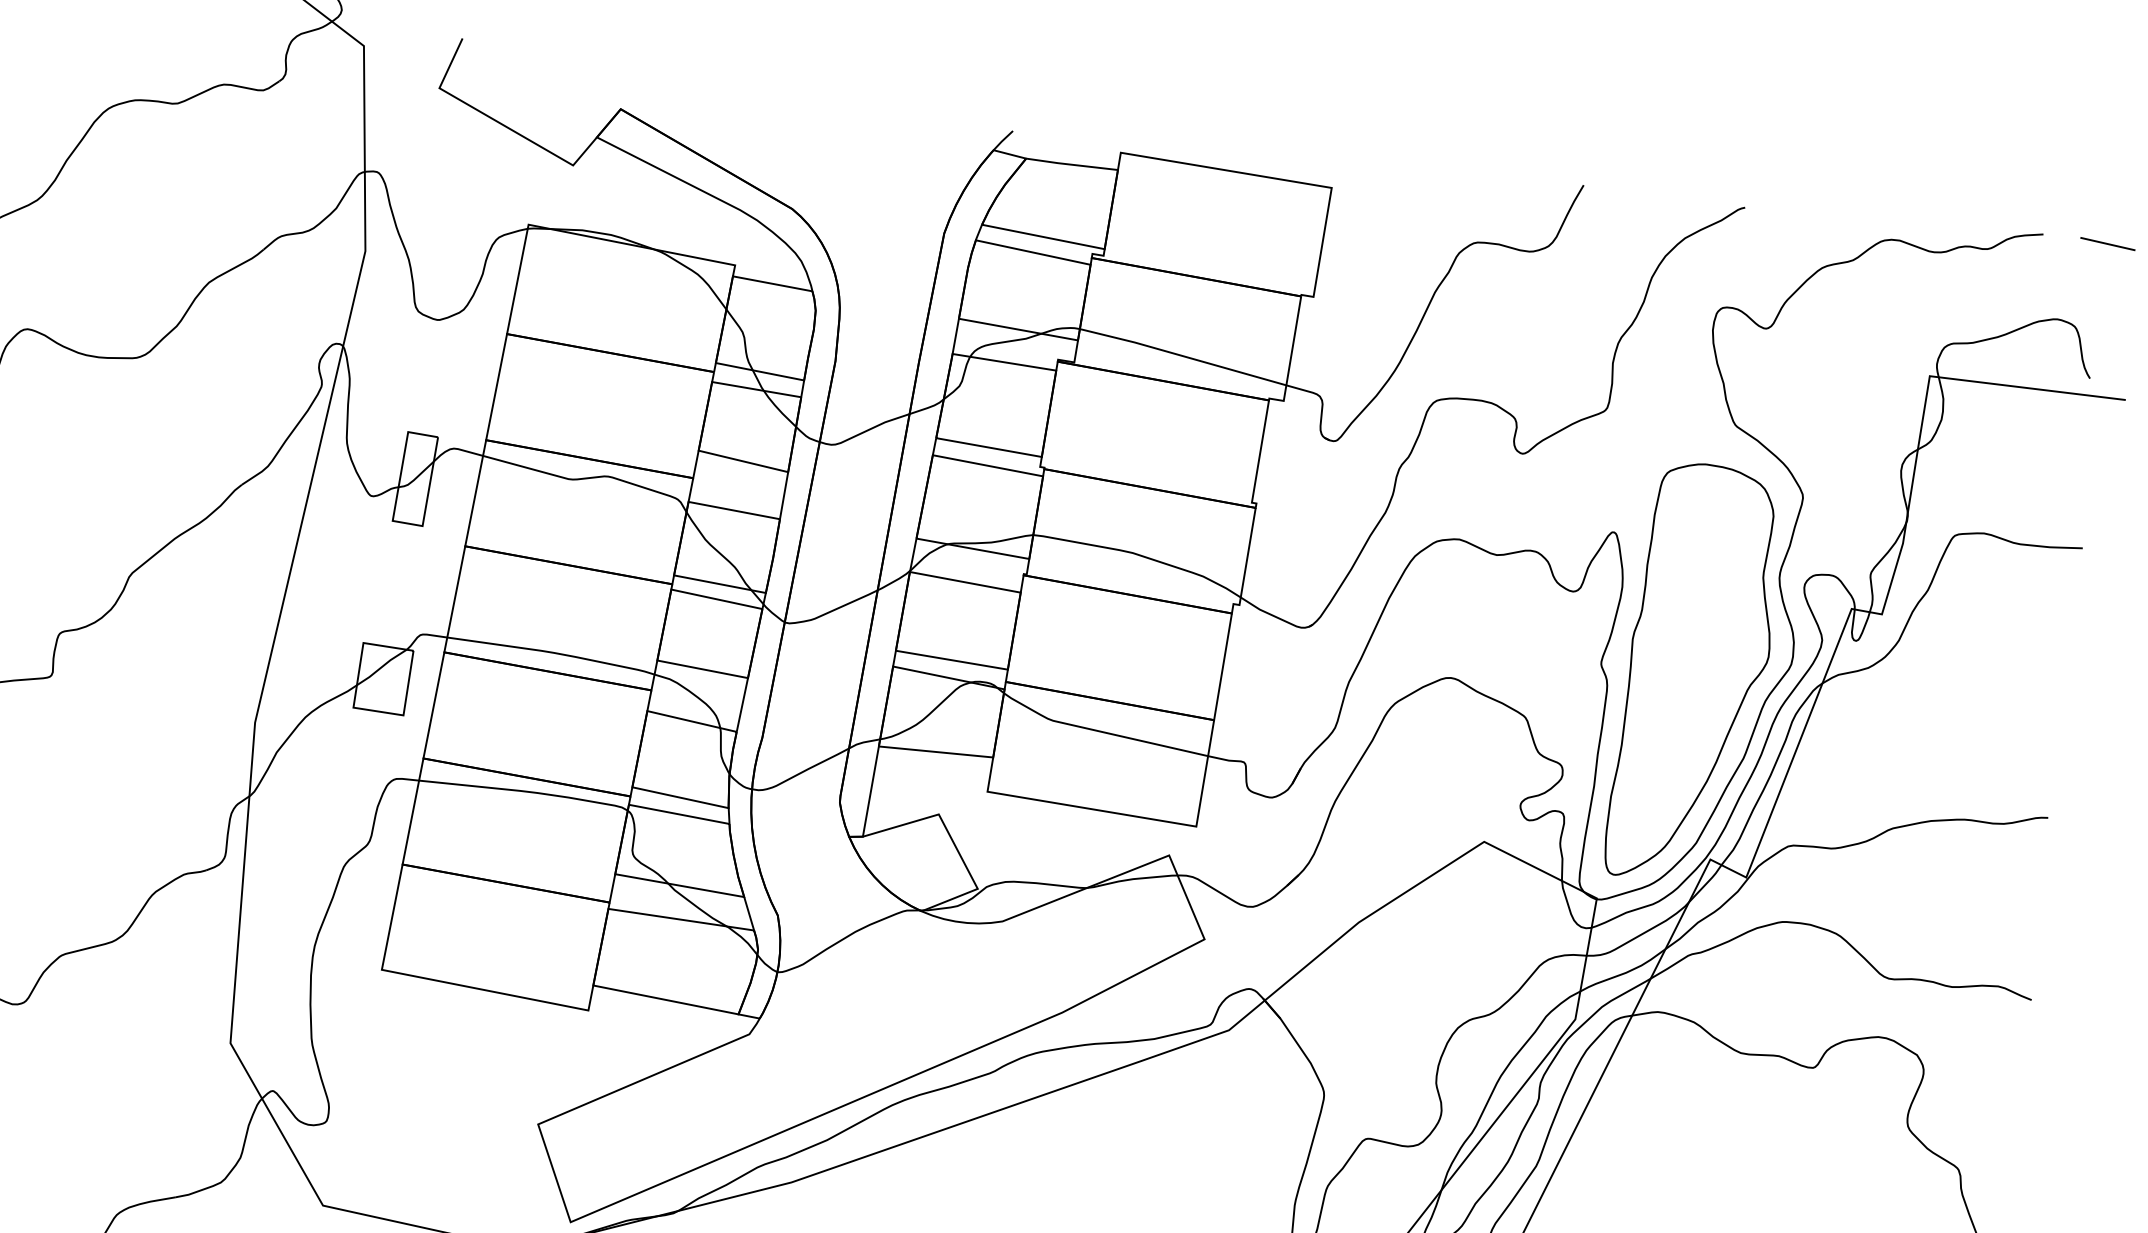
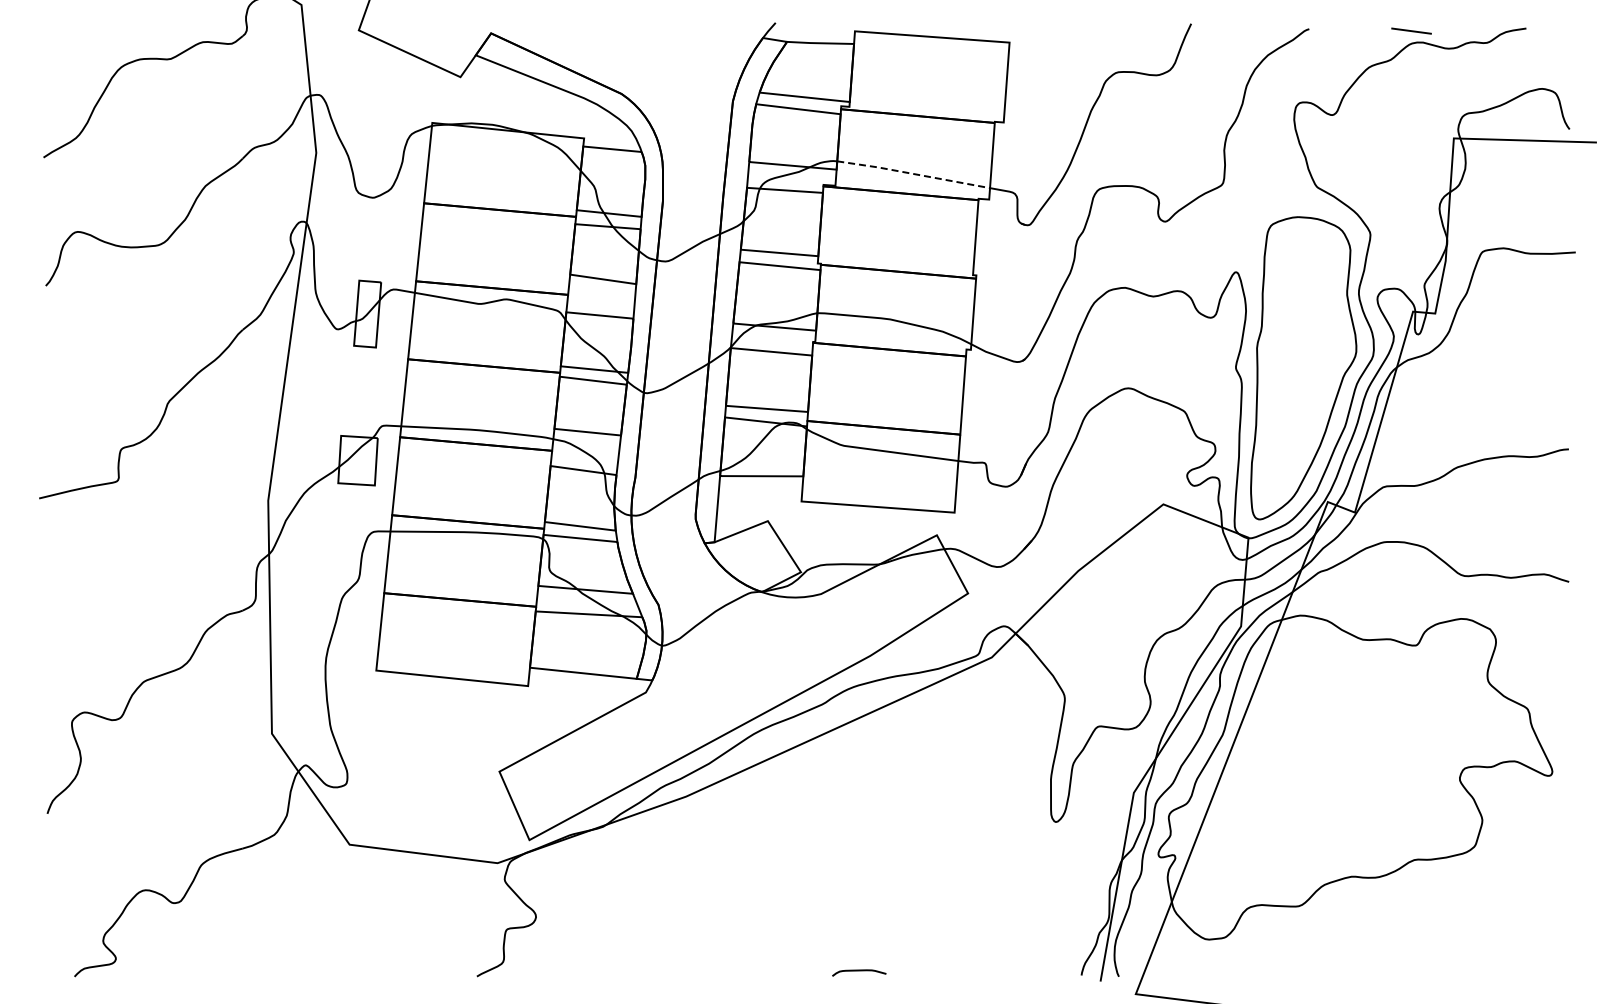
line: (2107, 243) -> (1411, 30), moved
line: (1182, 356) -> (913, 174), solid -> dashed

